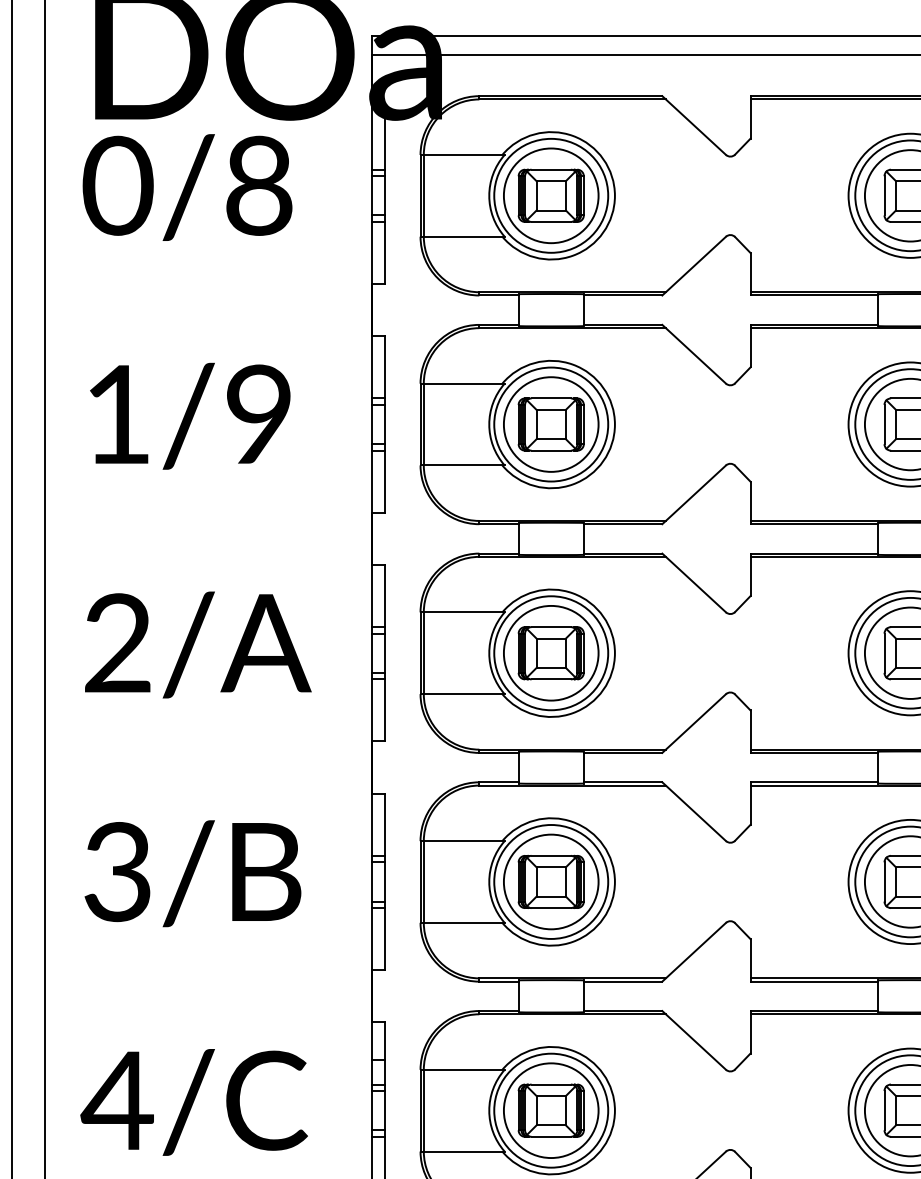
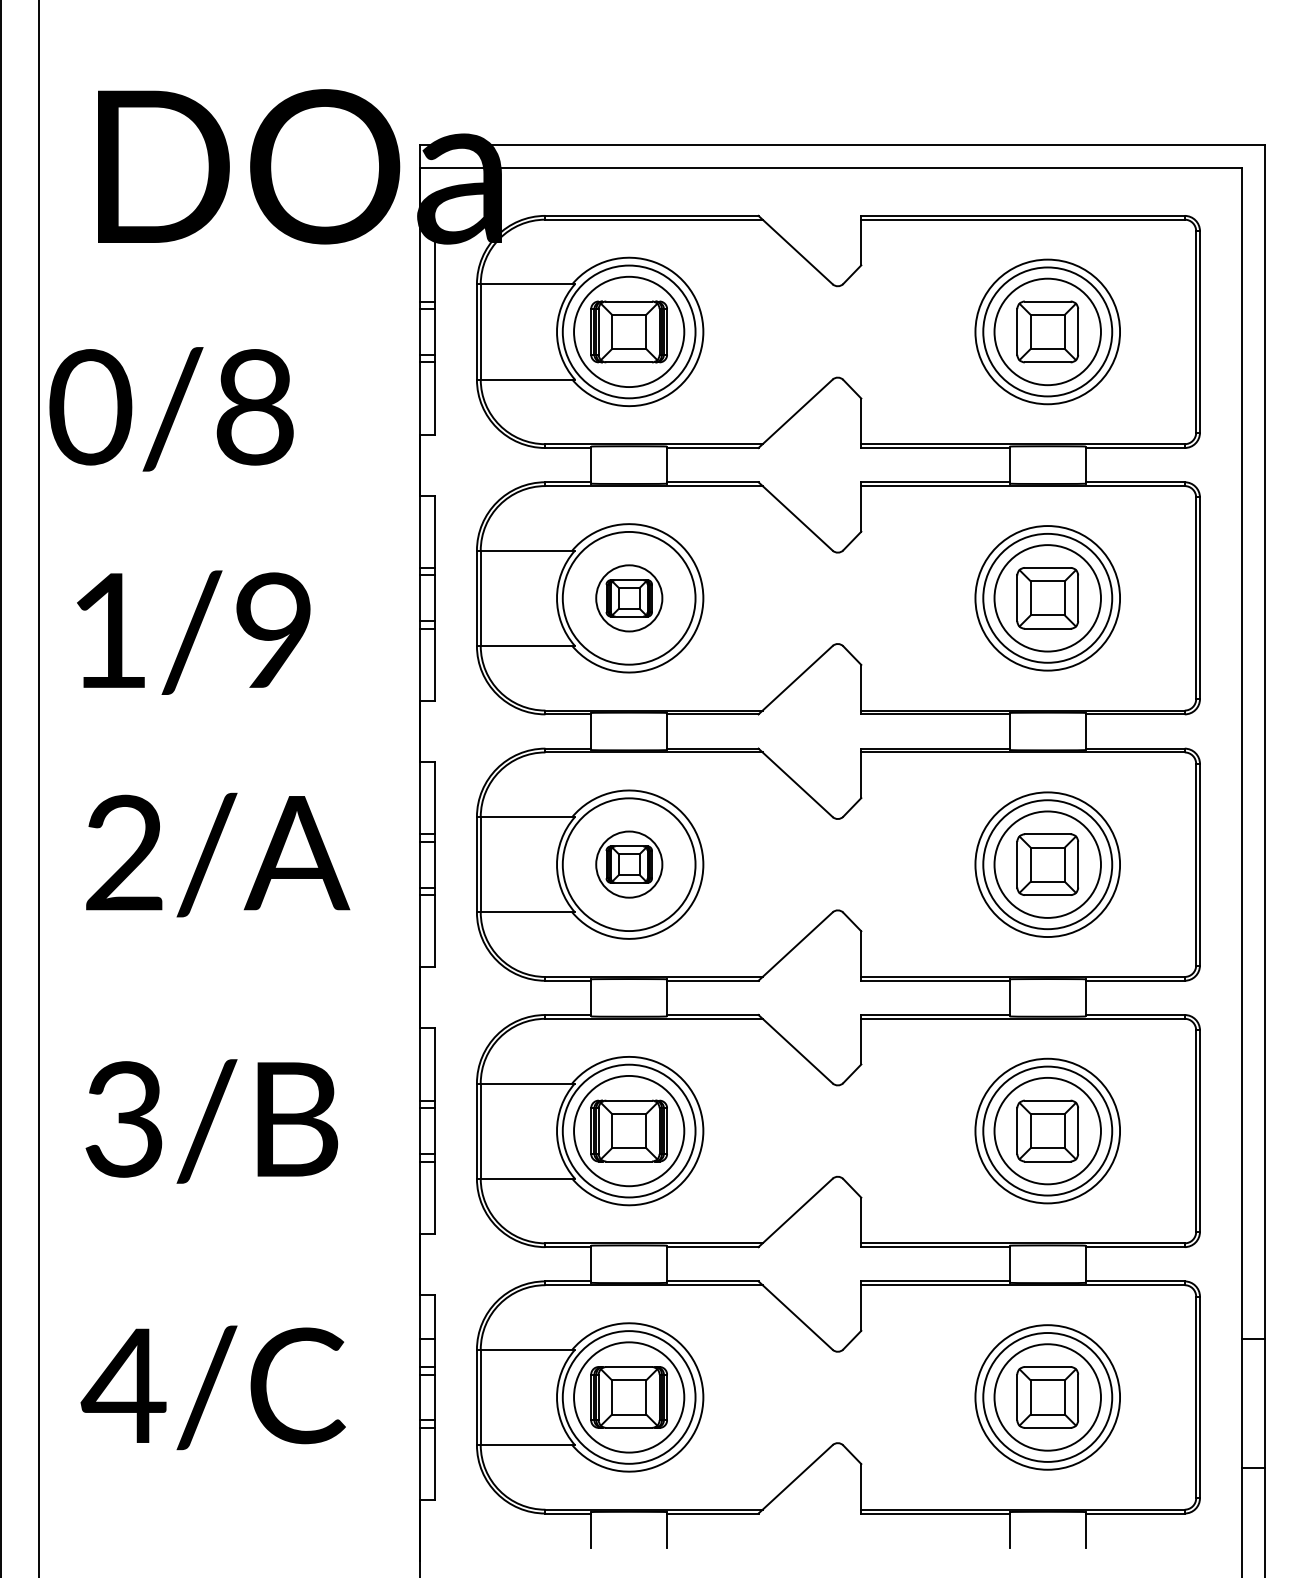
text: (187, 187) -> (171, 409), moved
text: (190, 416) -> (193, 632), moved
part: (551, 424) -> (629, 598), size x0.6
part: (551, 653) -> (629, 864), size x0.6

